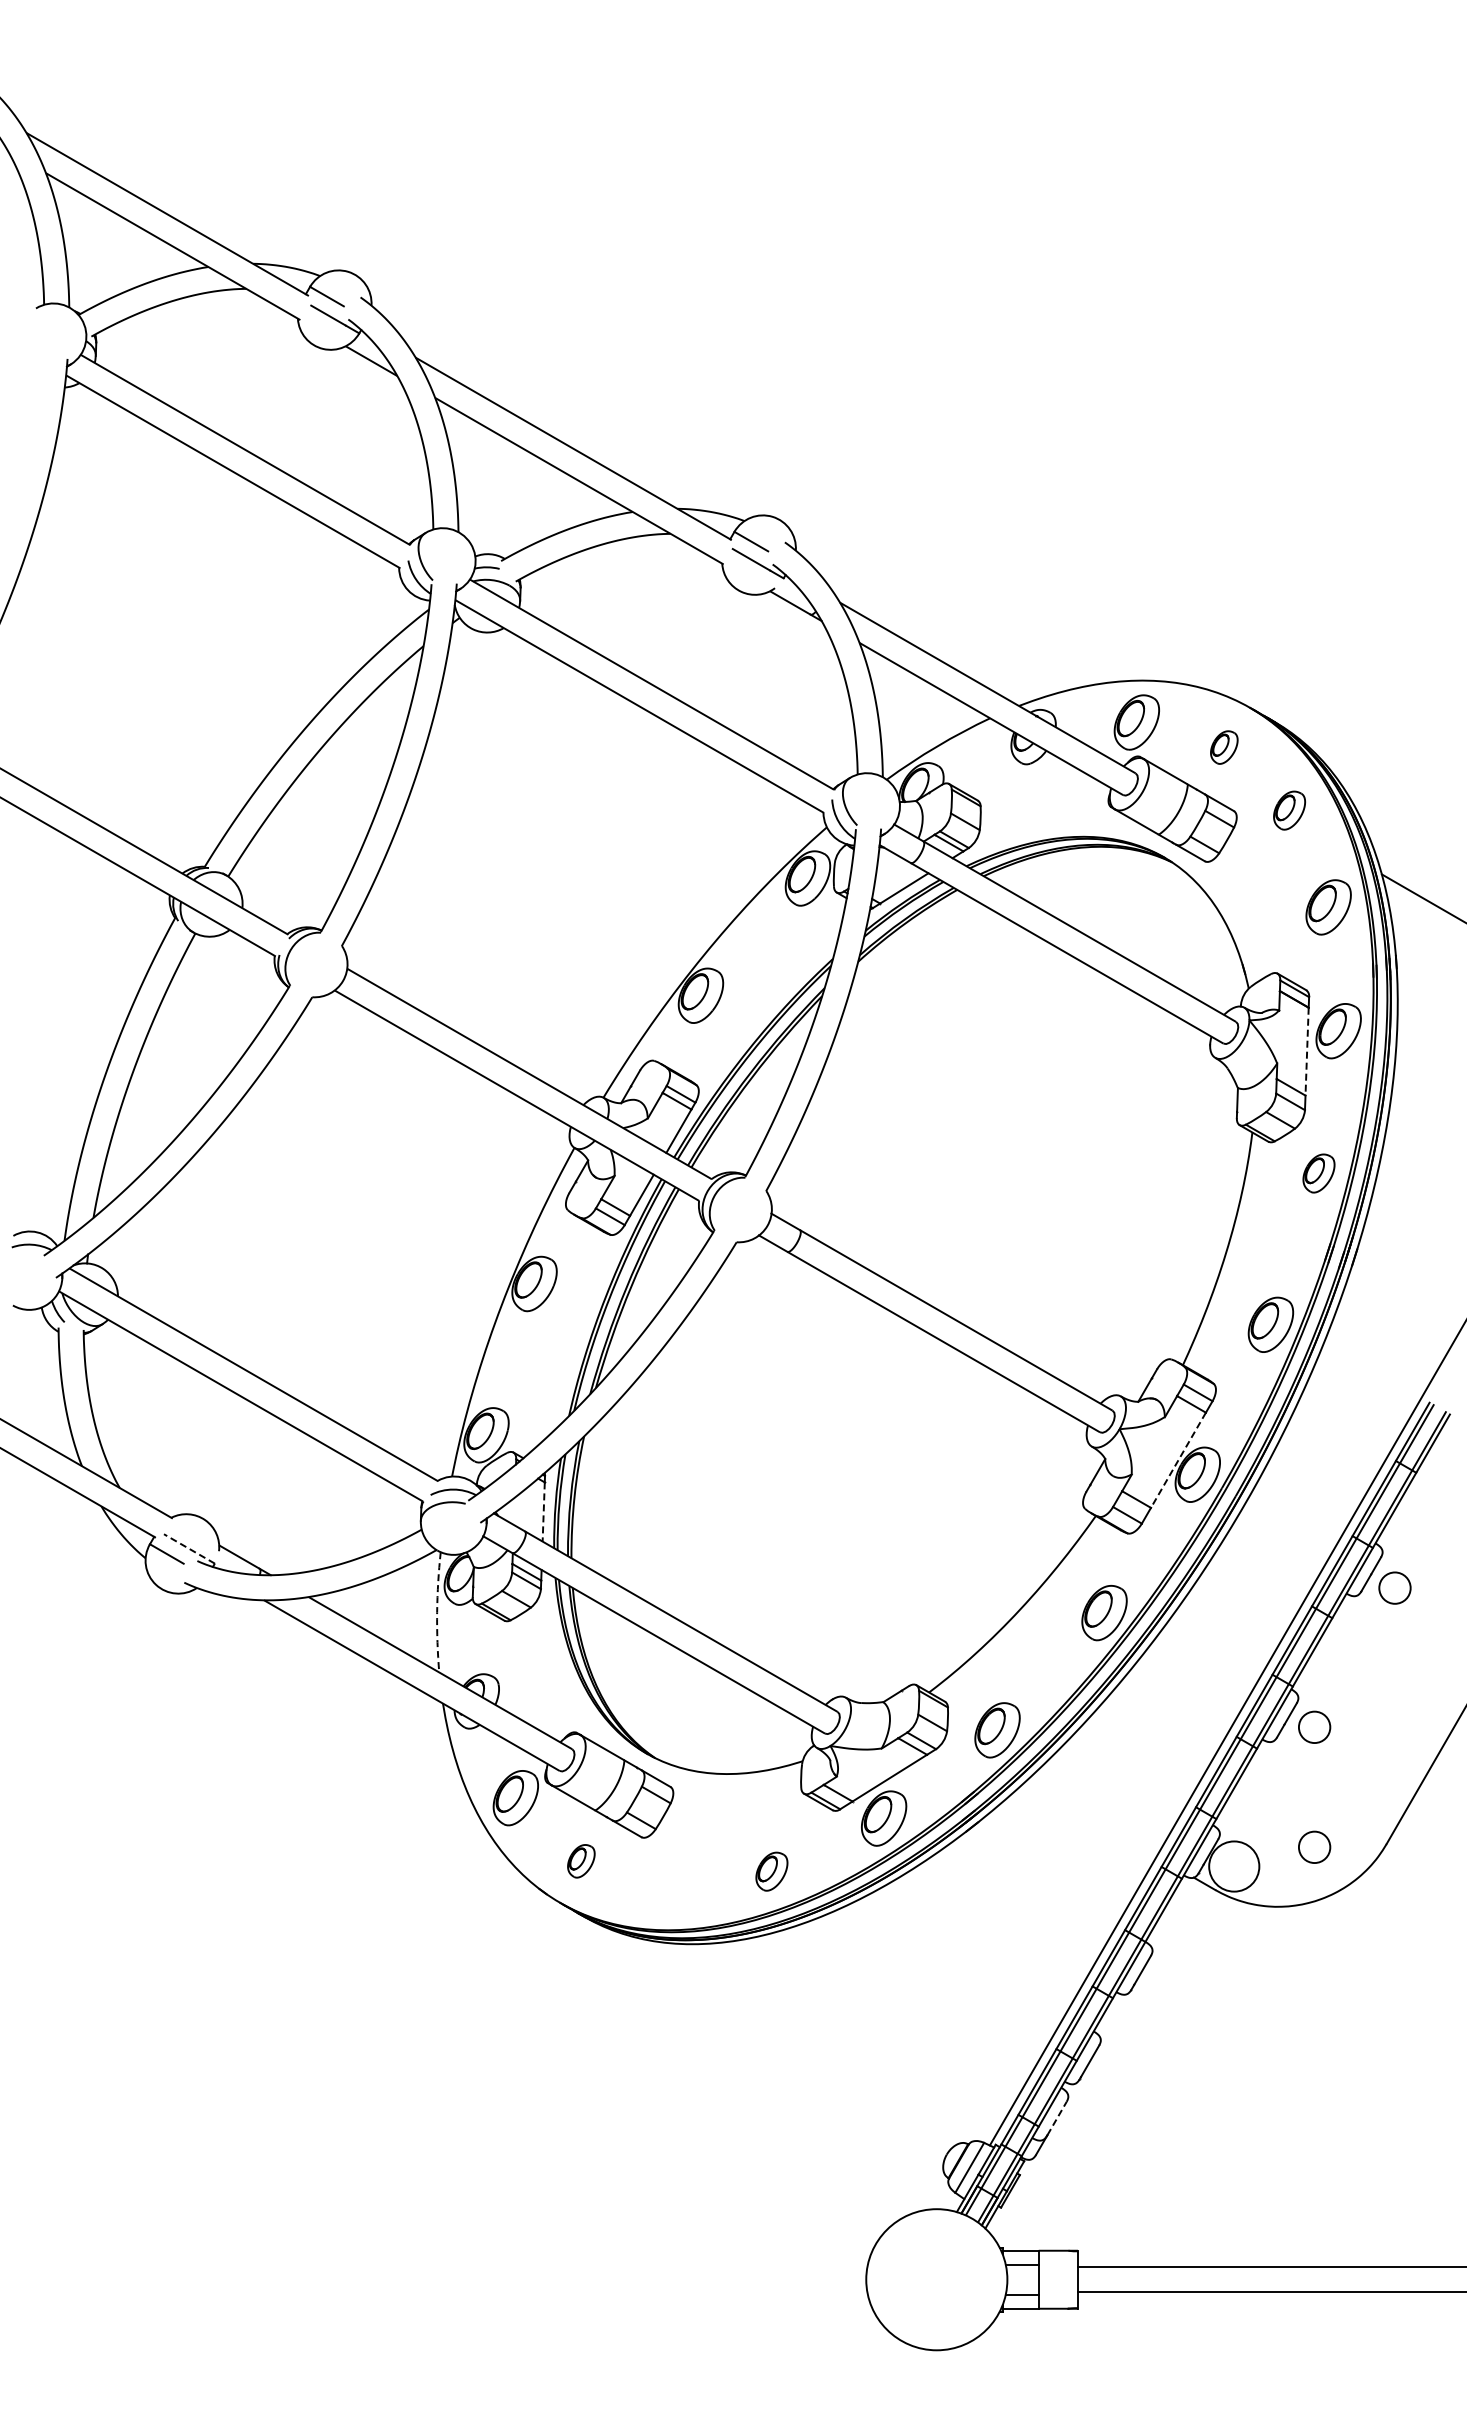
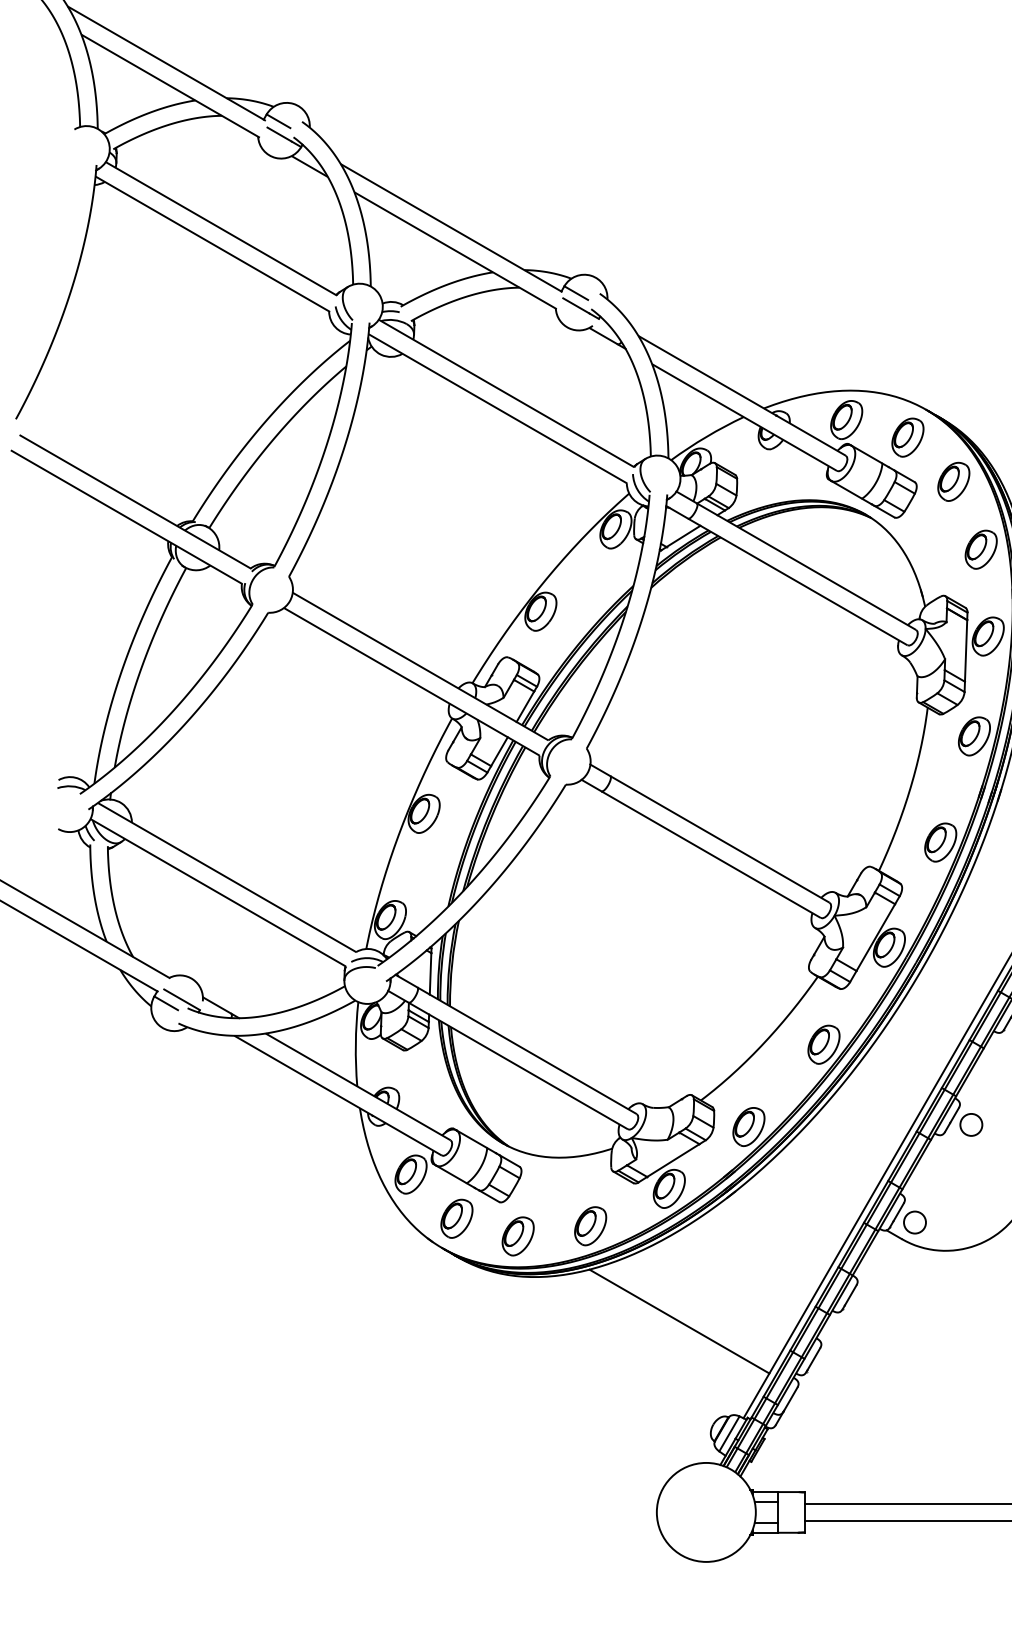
part: (1224, 747) -> (908, 437), size x1.67
part: (1289, 810) -> (953, 481), size x1.43
line: (1307, 1051) -> (966, 650), dashed -> solid
part: (1318, 1173) -> (974, 736), size x1.43
line: (1178, 1460) -> (875, 937), dashed -> solid
line: (543, 1512) -> (430, 974), dashed -> solid
line: (188, 1548) -> (181, 999), dashed -> solid
arc: (437, 1612) -> (356, 1044), dashed -> solid
circle: (1314, 1846) -> (971, 1208), removed
part: (581, 1861) -> (457, 1219), size x1.67
circle: (1233, 1866) -> (914, 1222), size x0.62
part: (771, 1871) -> (590, 1226), size x1.43
part: (668, 1886) -> (518, 1236), added
line: (898, 2007) -> (679, 1321), added
line: (1057, 2118) -> (790, 1399), dashed -> solid

